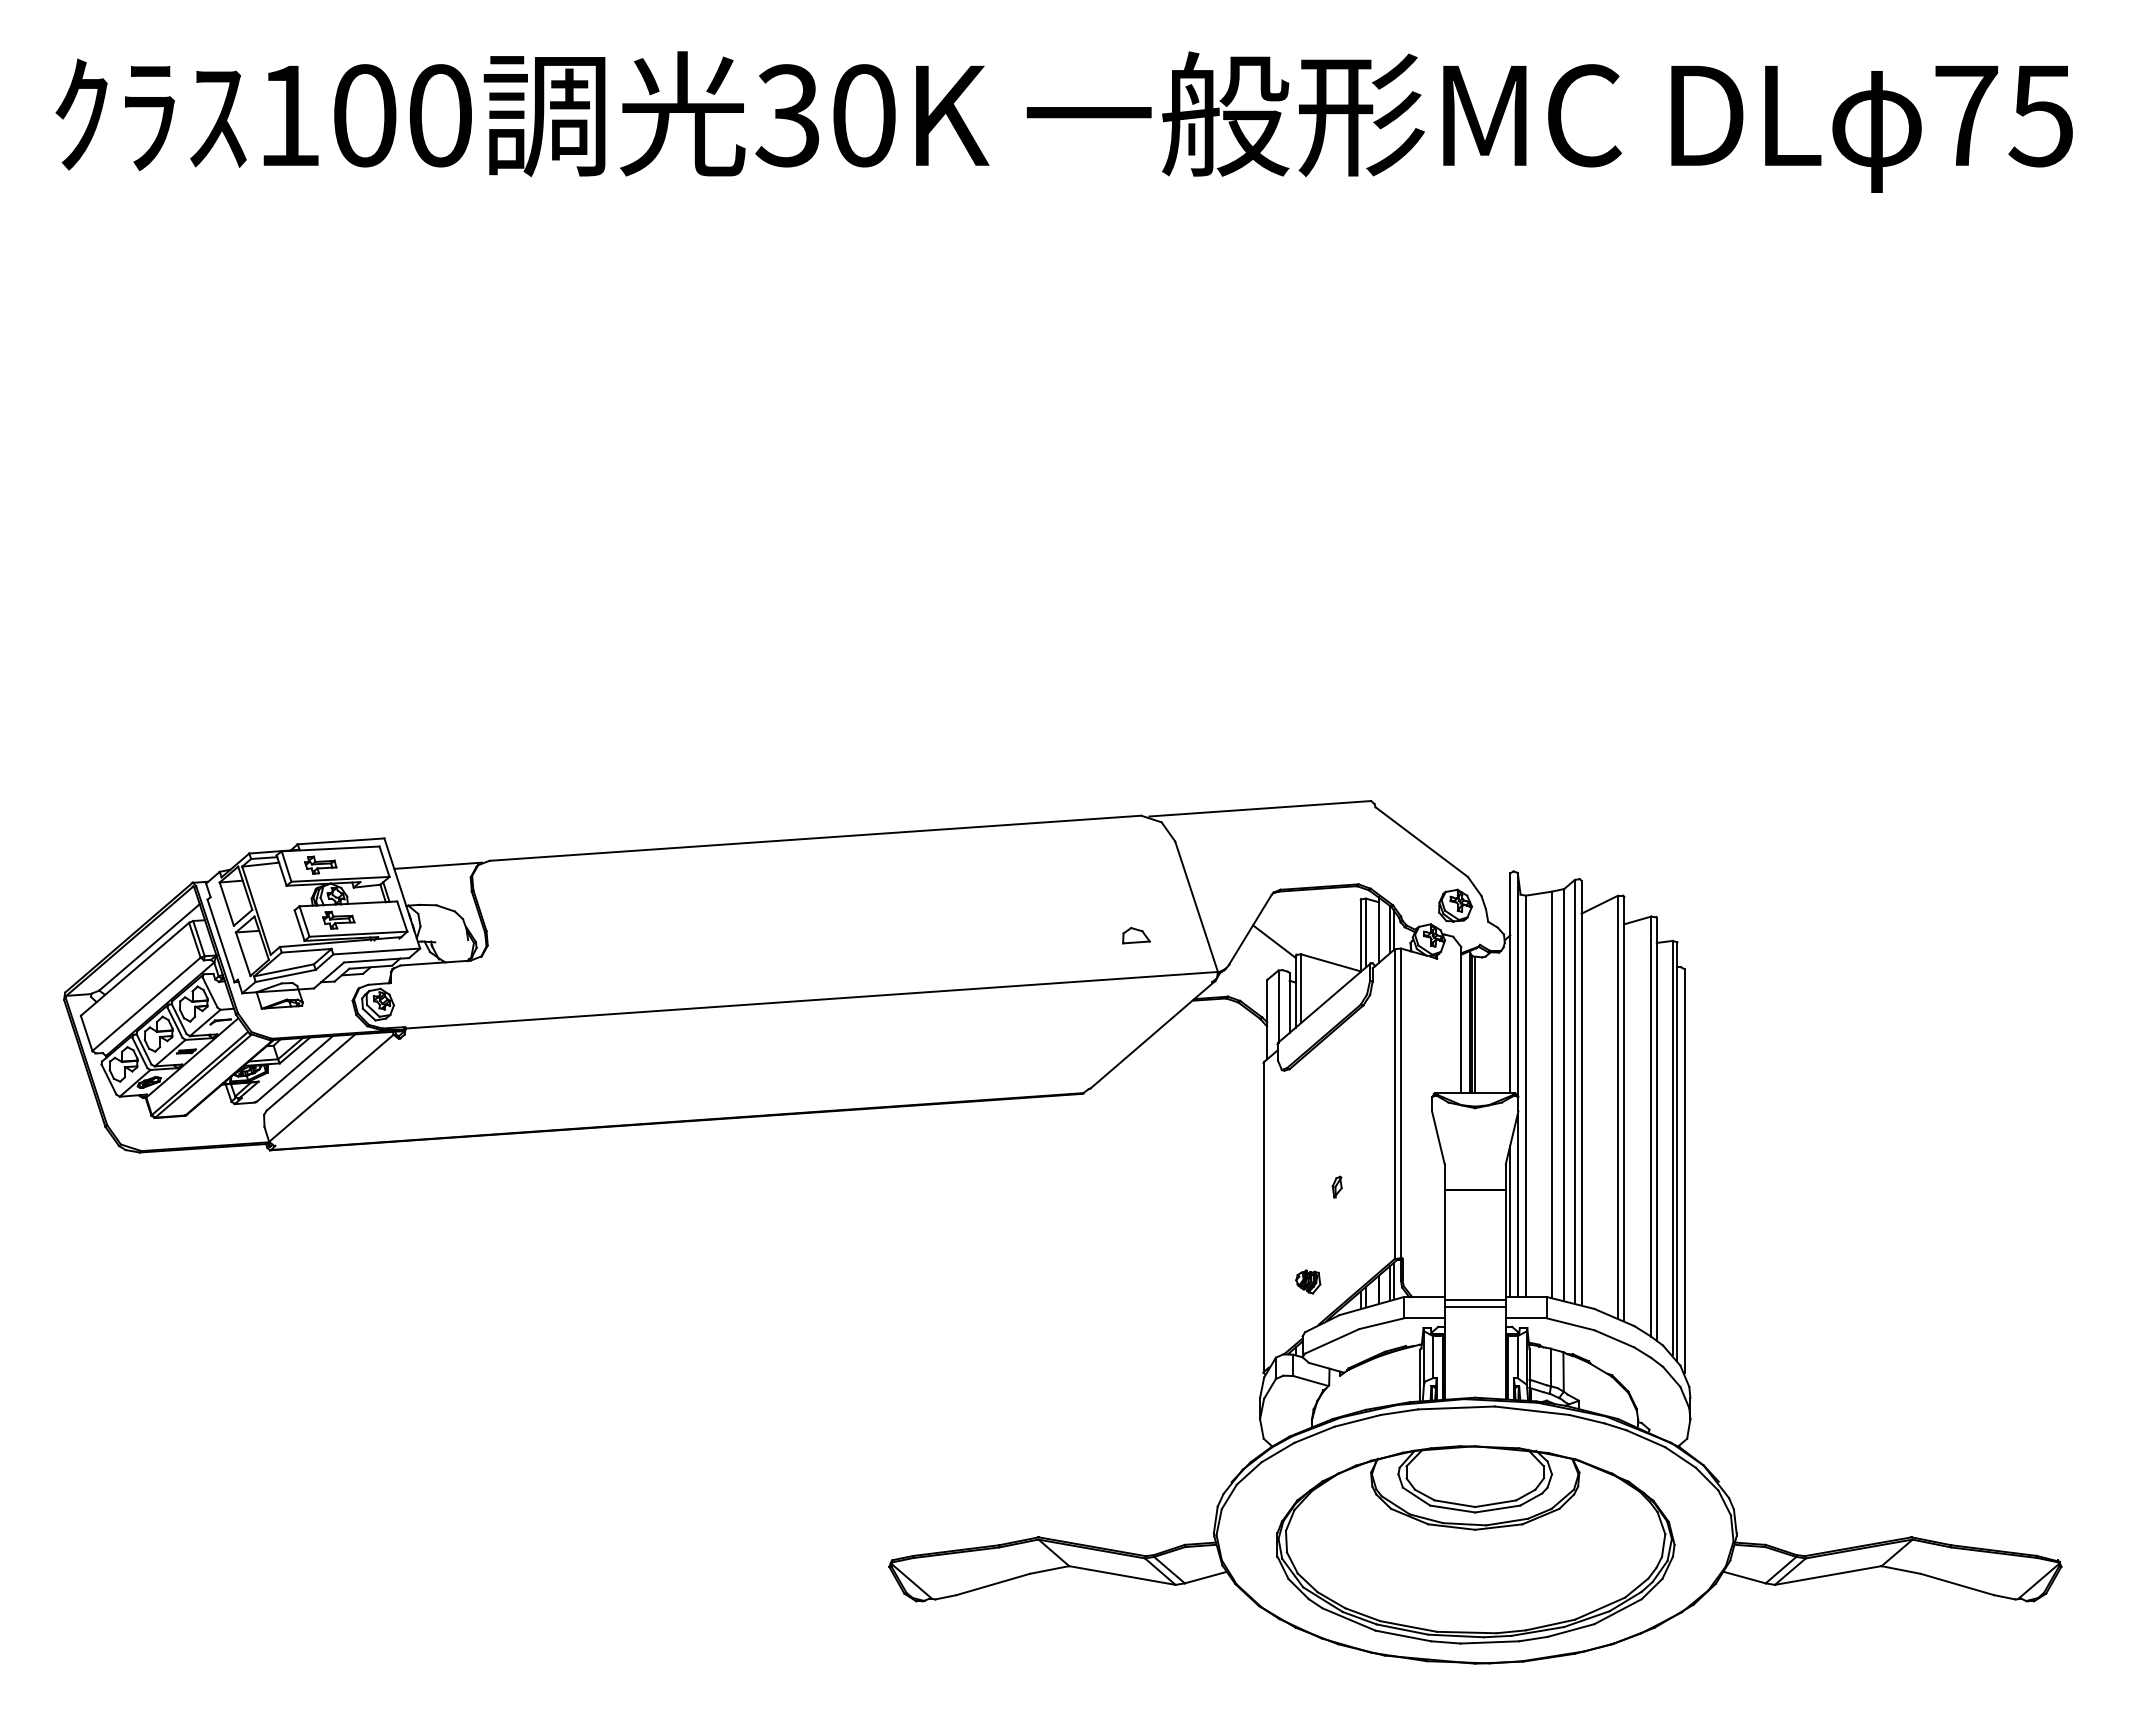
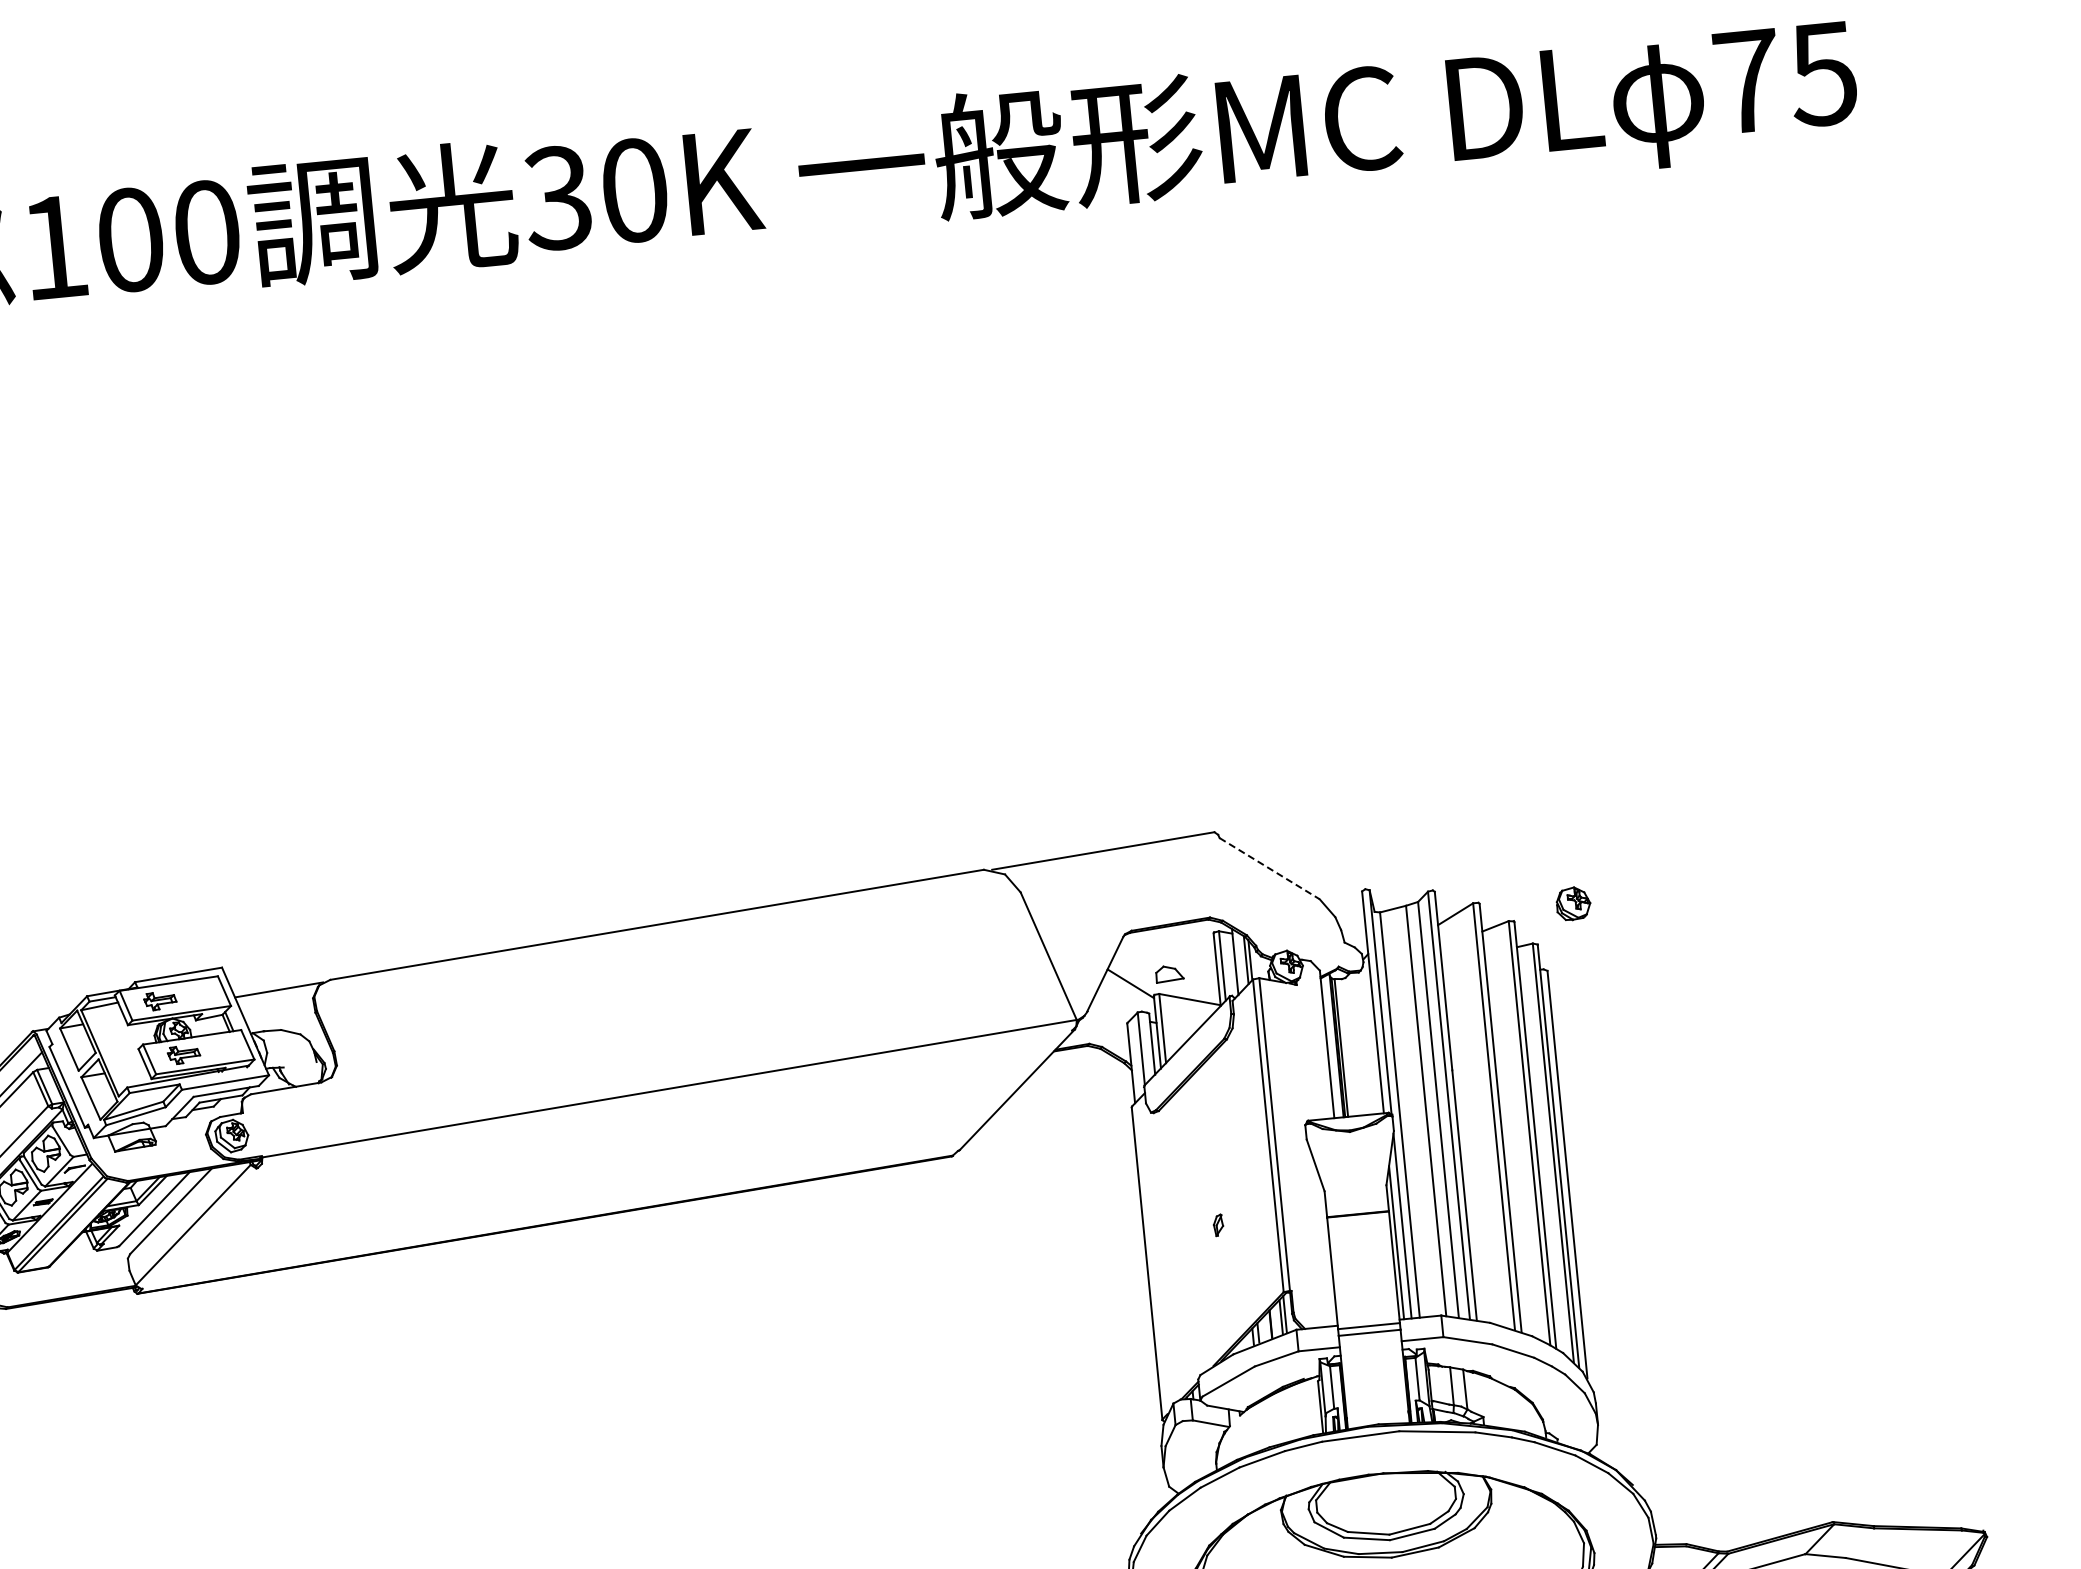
line: (1421, 842) -> (1269, 869), solid -> dashed
part: (1455, 905) -> (1573, 903), moved
part: (1136, 935) -> (1169, 973), moved
part: (1308, 1281) -> (1198, 1323), removed

